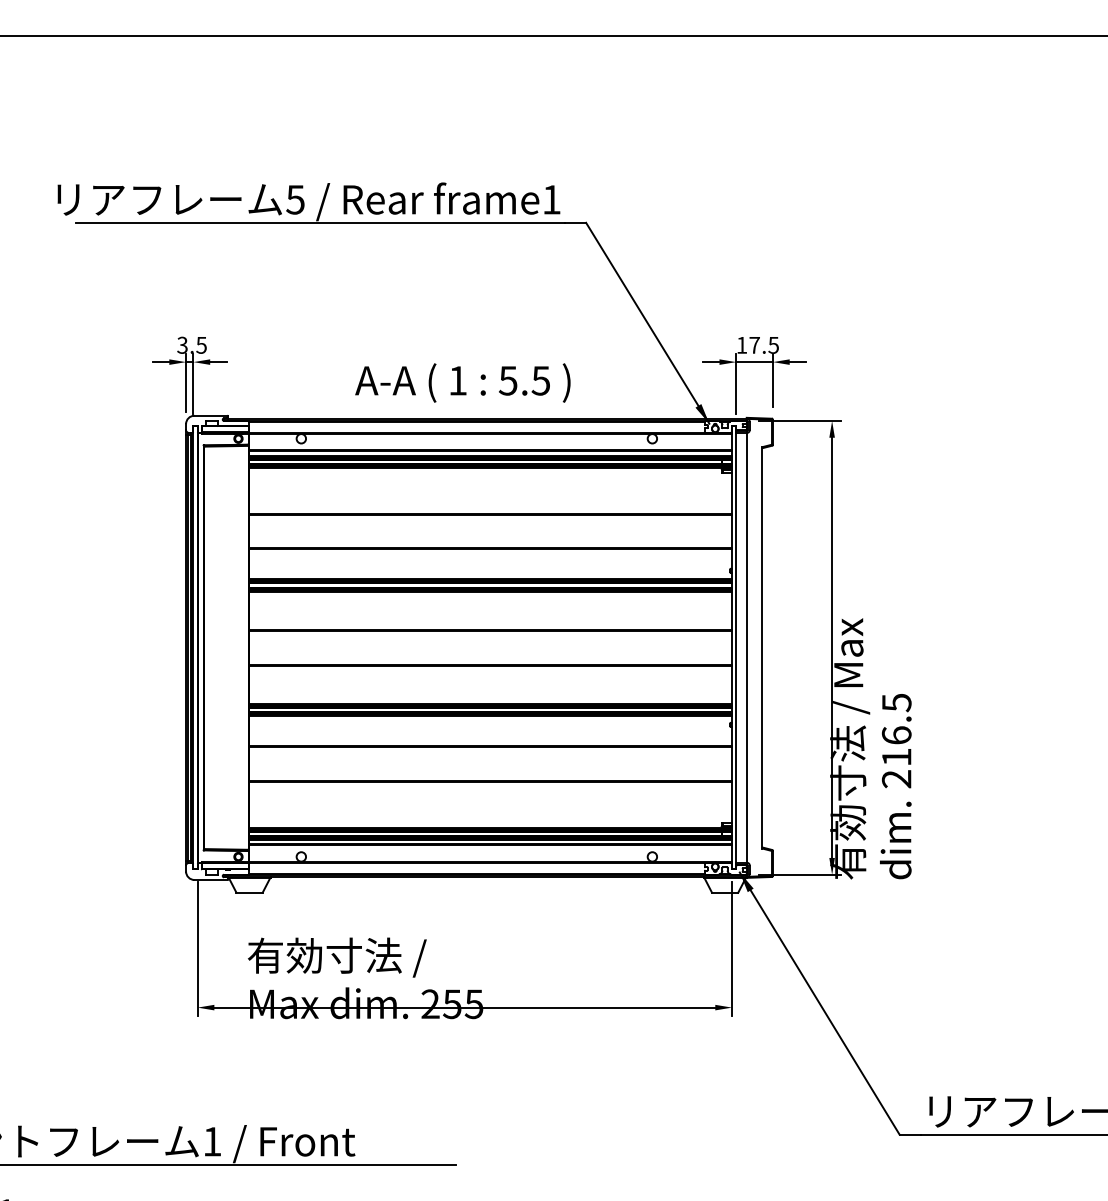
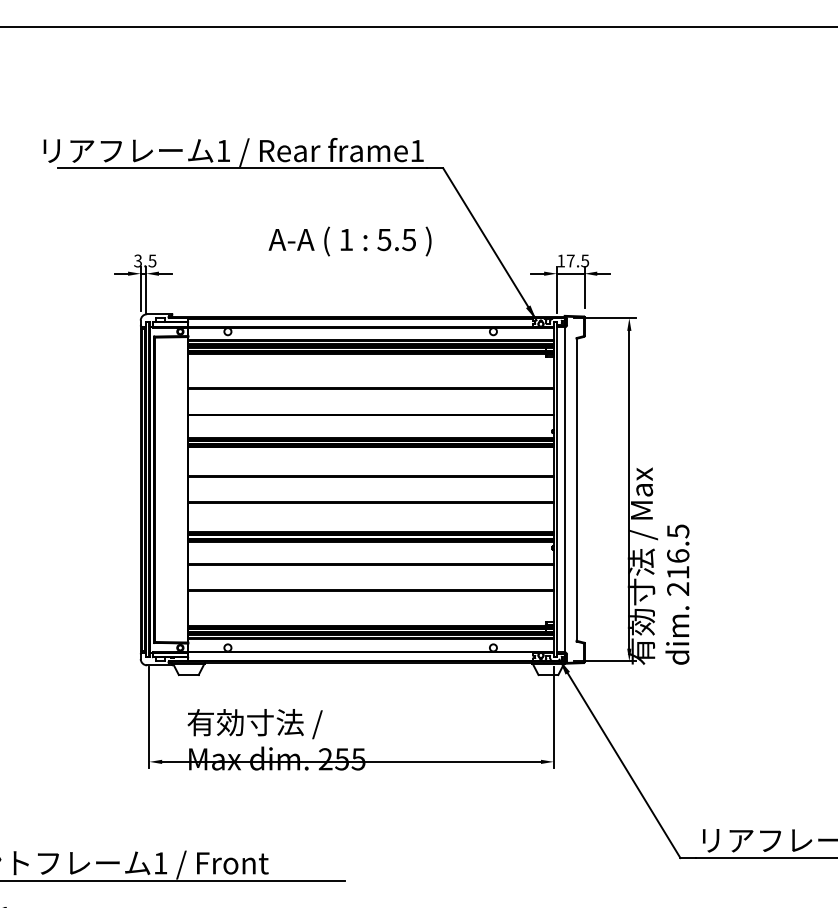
text: (295, 200) -> (223, 151), 5 -> 1
text: (462, 382) -> (349, 241), moved

